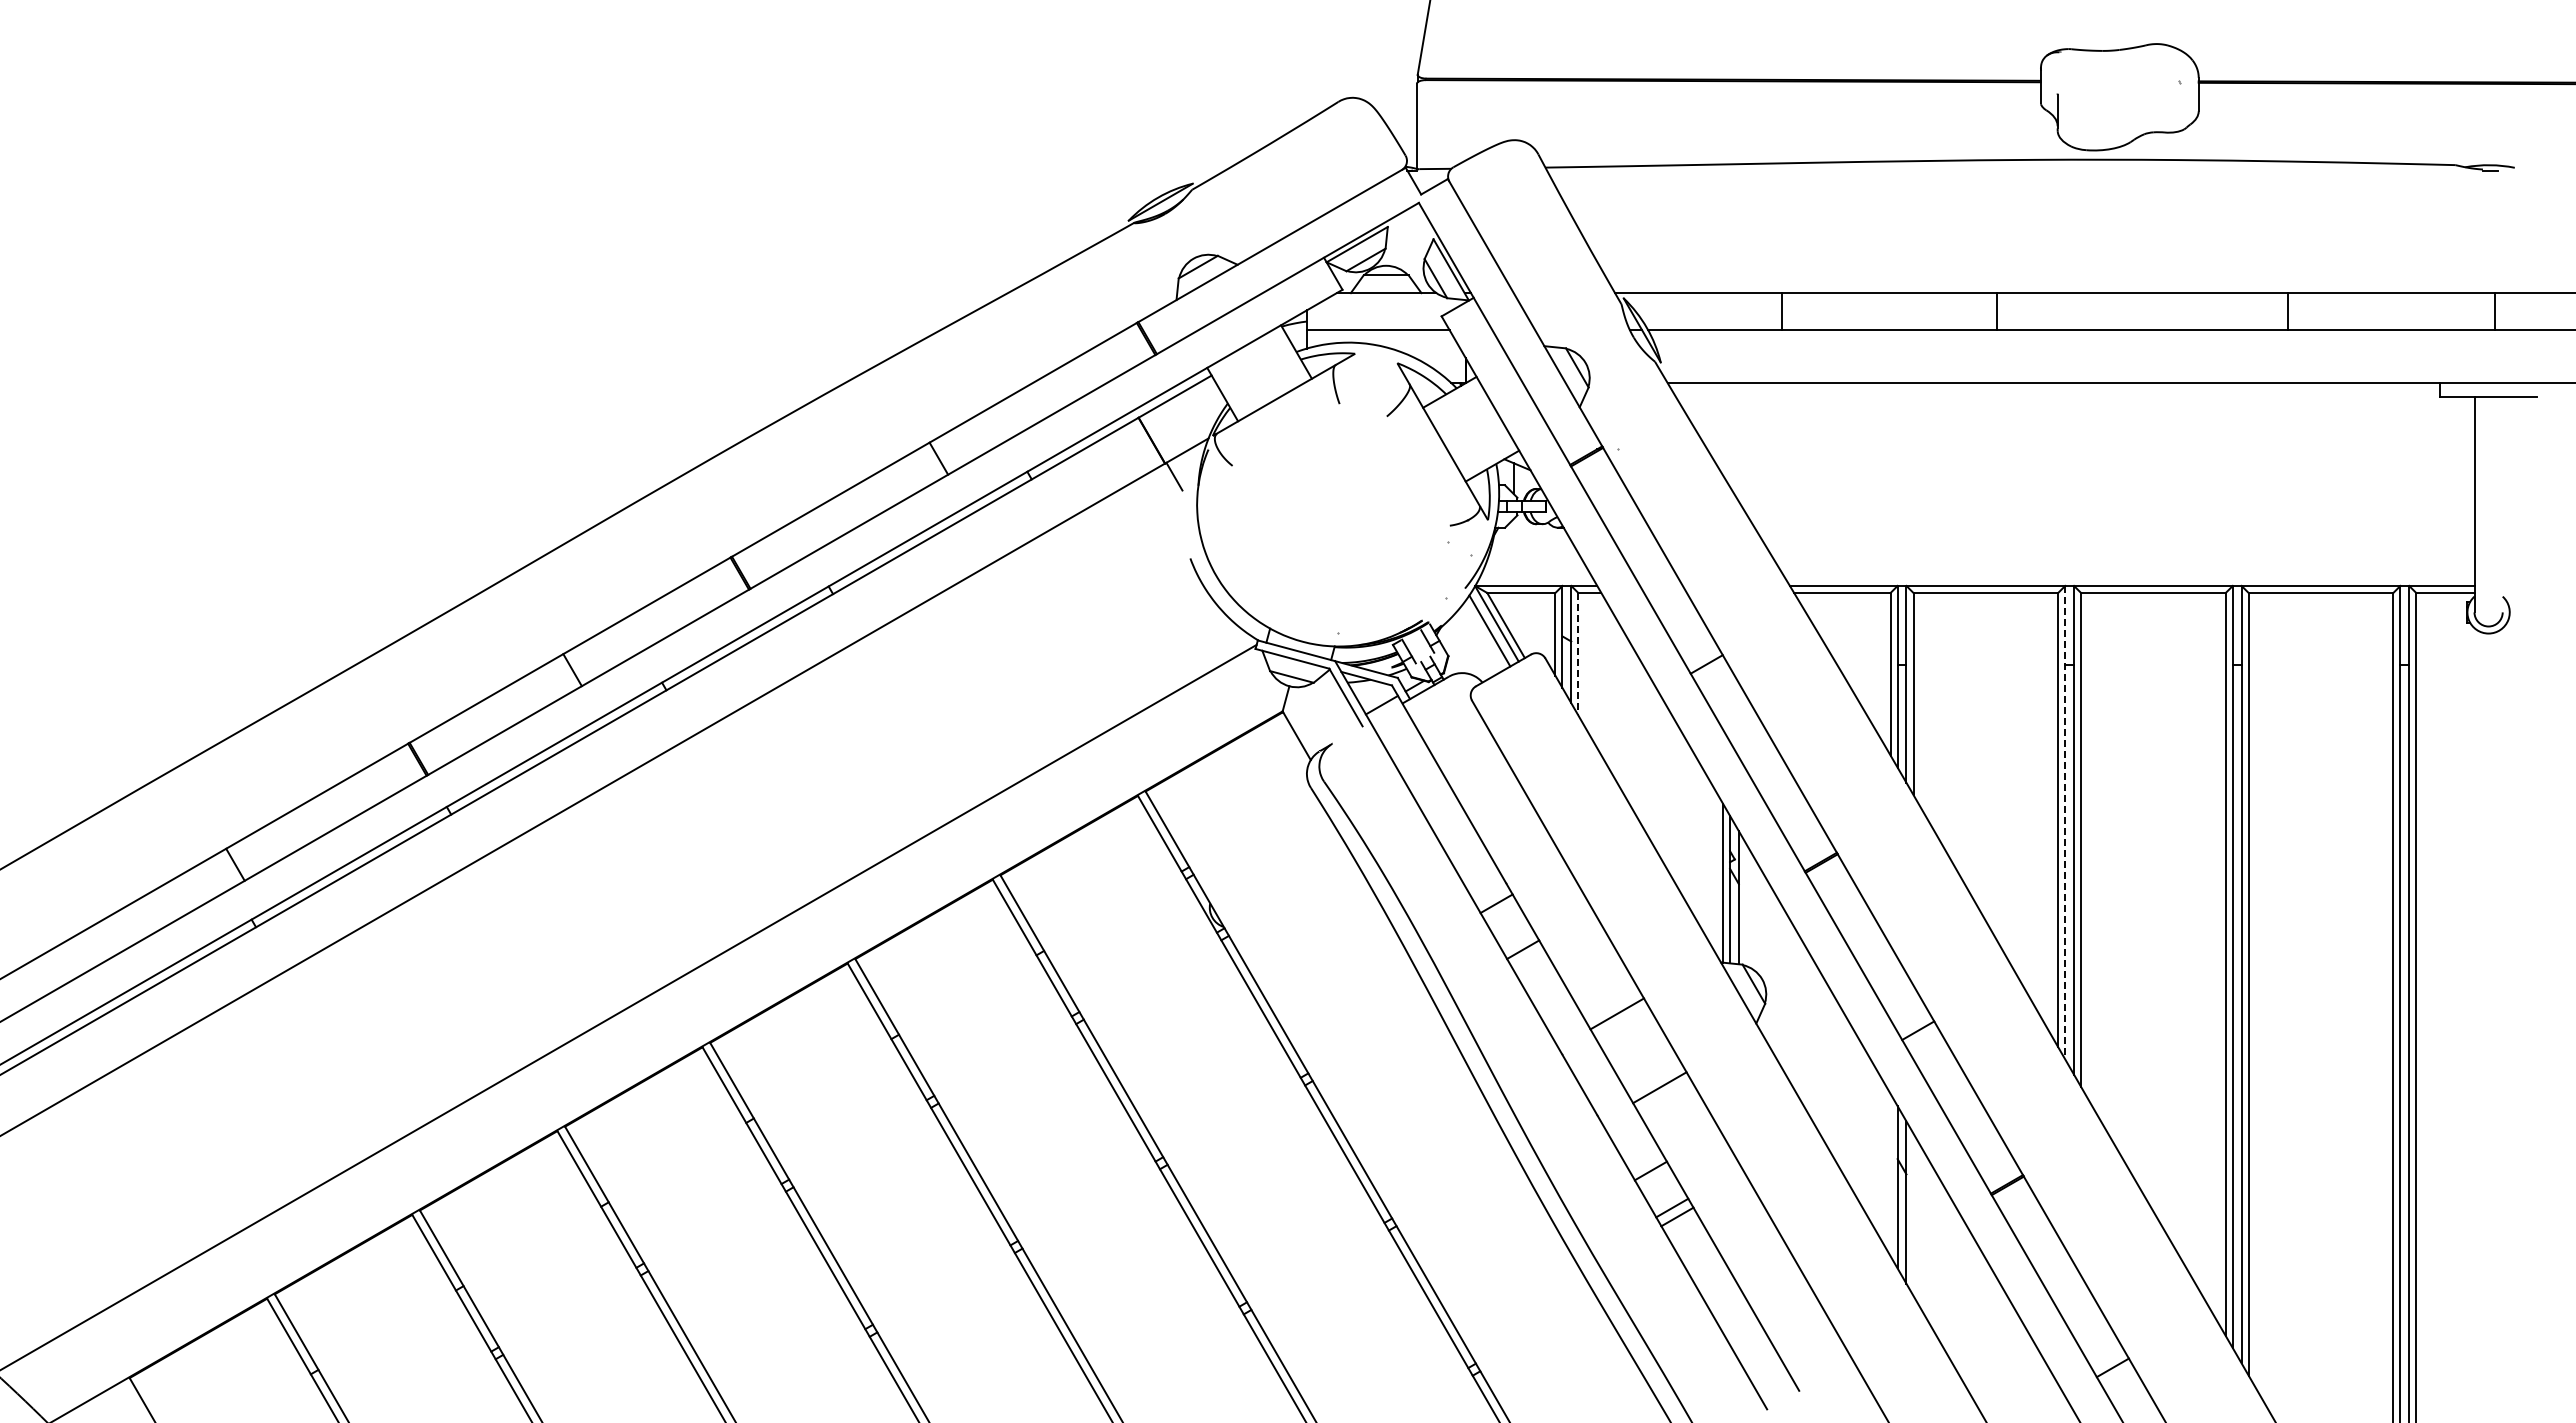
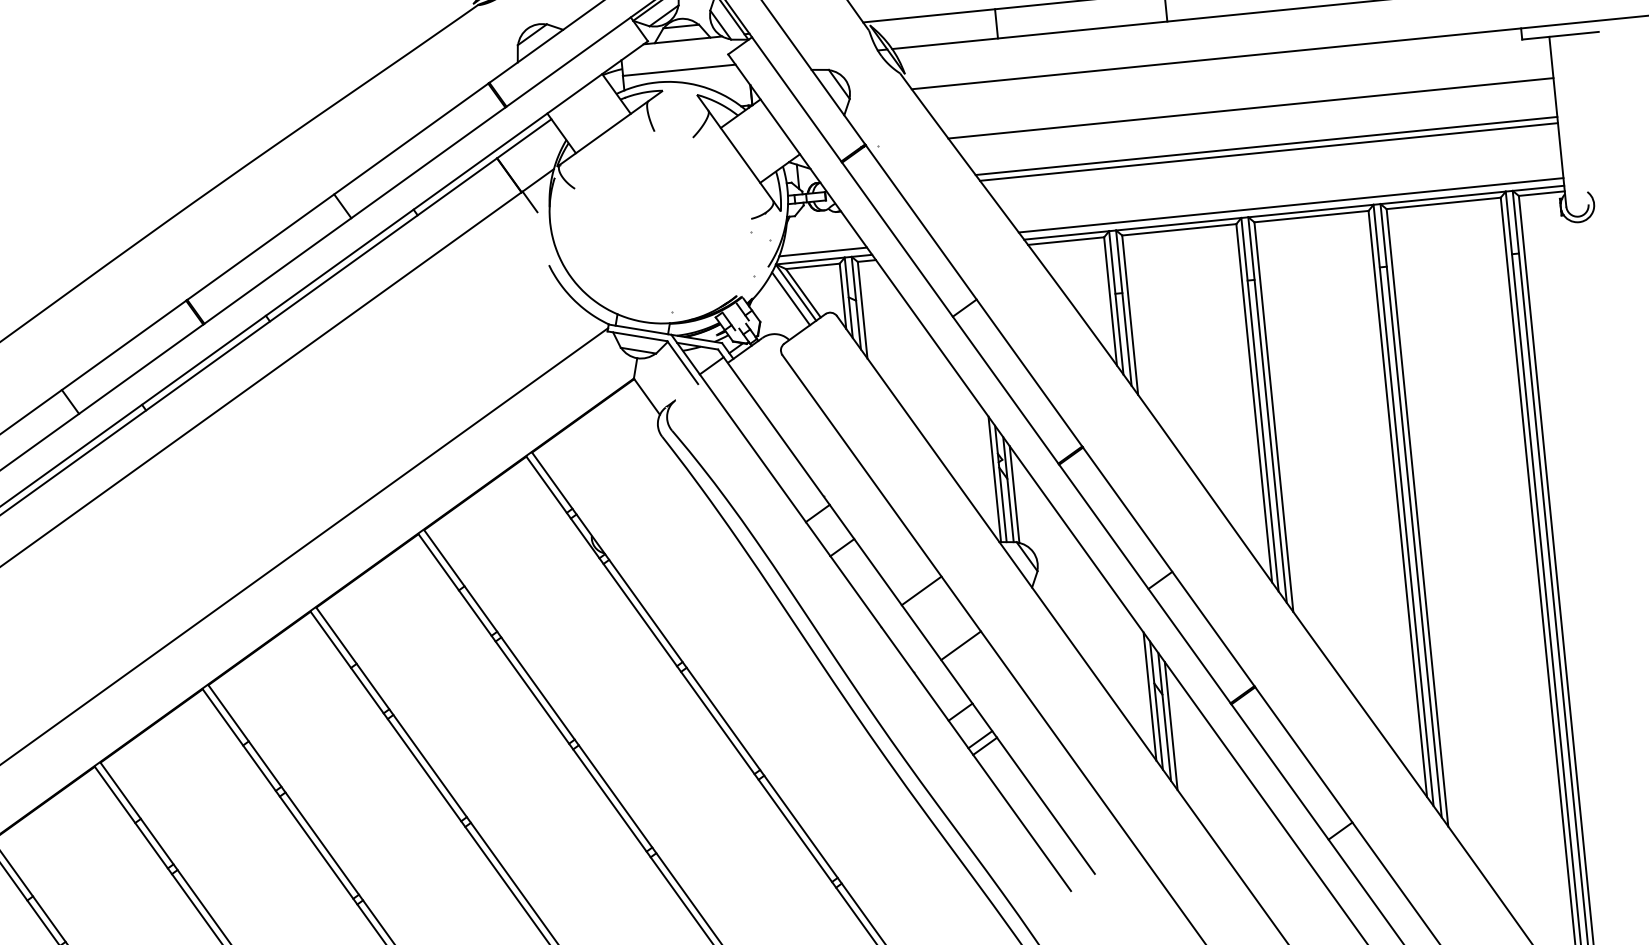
line: (2090, 449) -> (1250, 108), added
line: (2105, 498) -> (1266, 145), added
line: (2107, 506) -> (1268, 151), added
line: (1535, 576) -> (822, 252), added
line: (2129, 576) -> (1291, 205), added
line: (1578, 654) -> (862, 310), dashed -> solid
line: (2065, 822) -> (1260, 404), dashed -> solid
line: (1745, 904) -> (1014, 494), added
line: (1890, 1174) -> (1149, 696), added
line: (1913, 1214) -> (1171, 725), added

